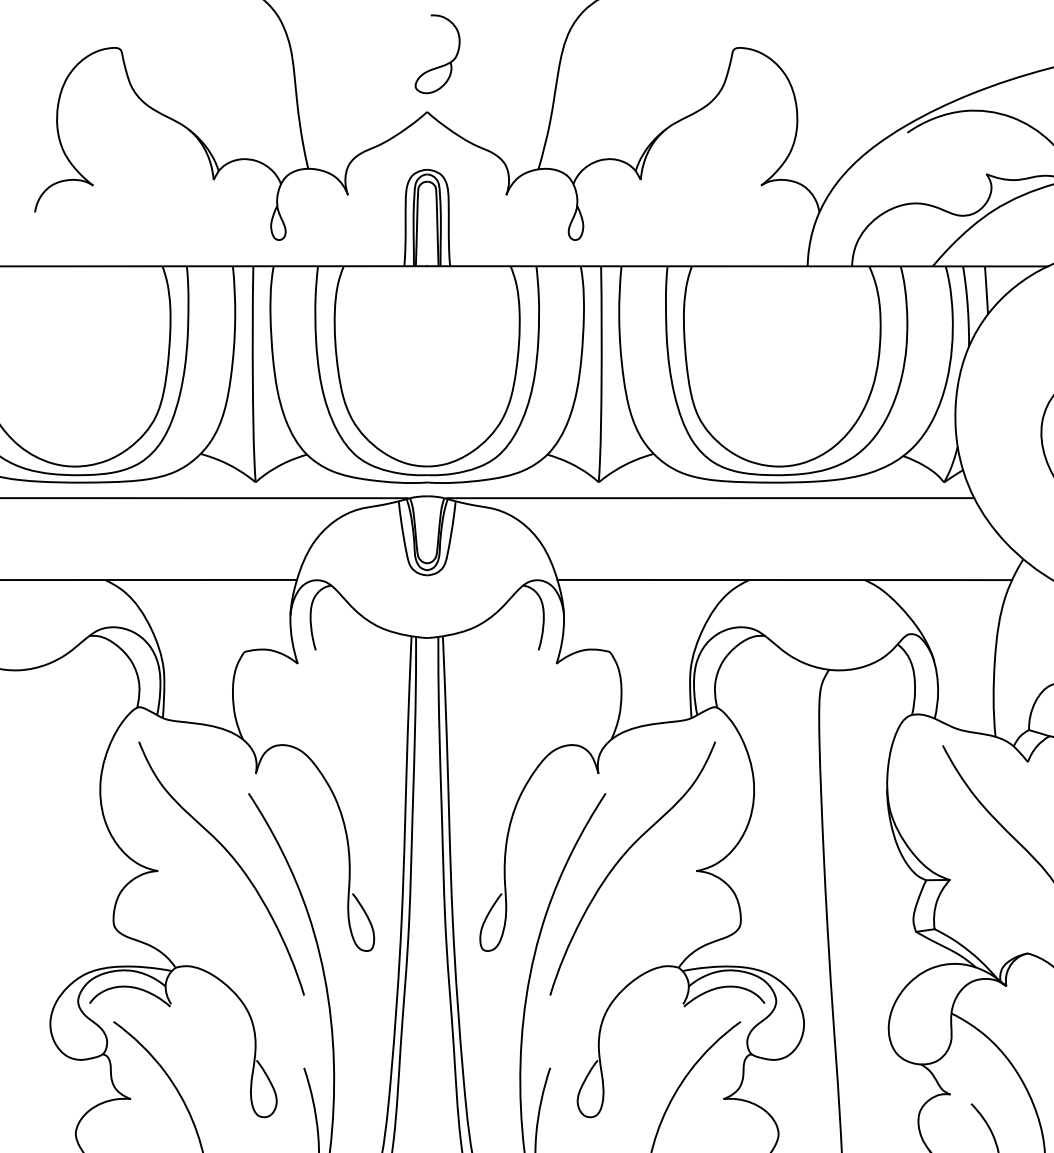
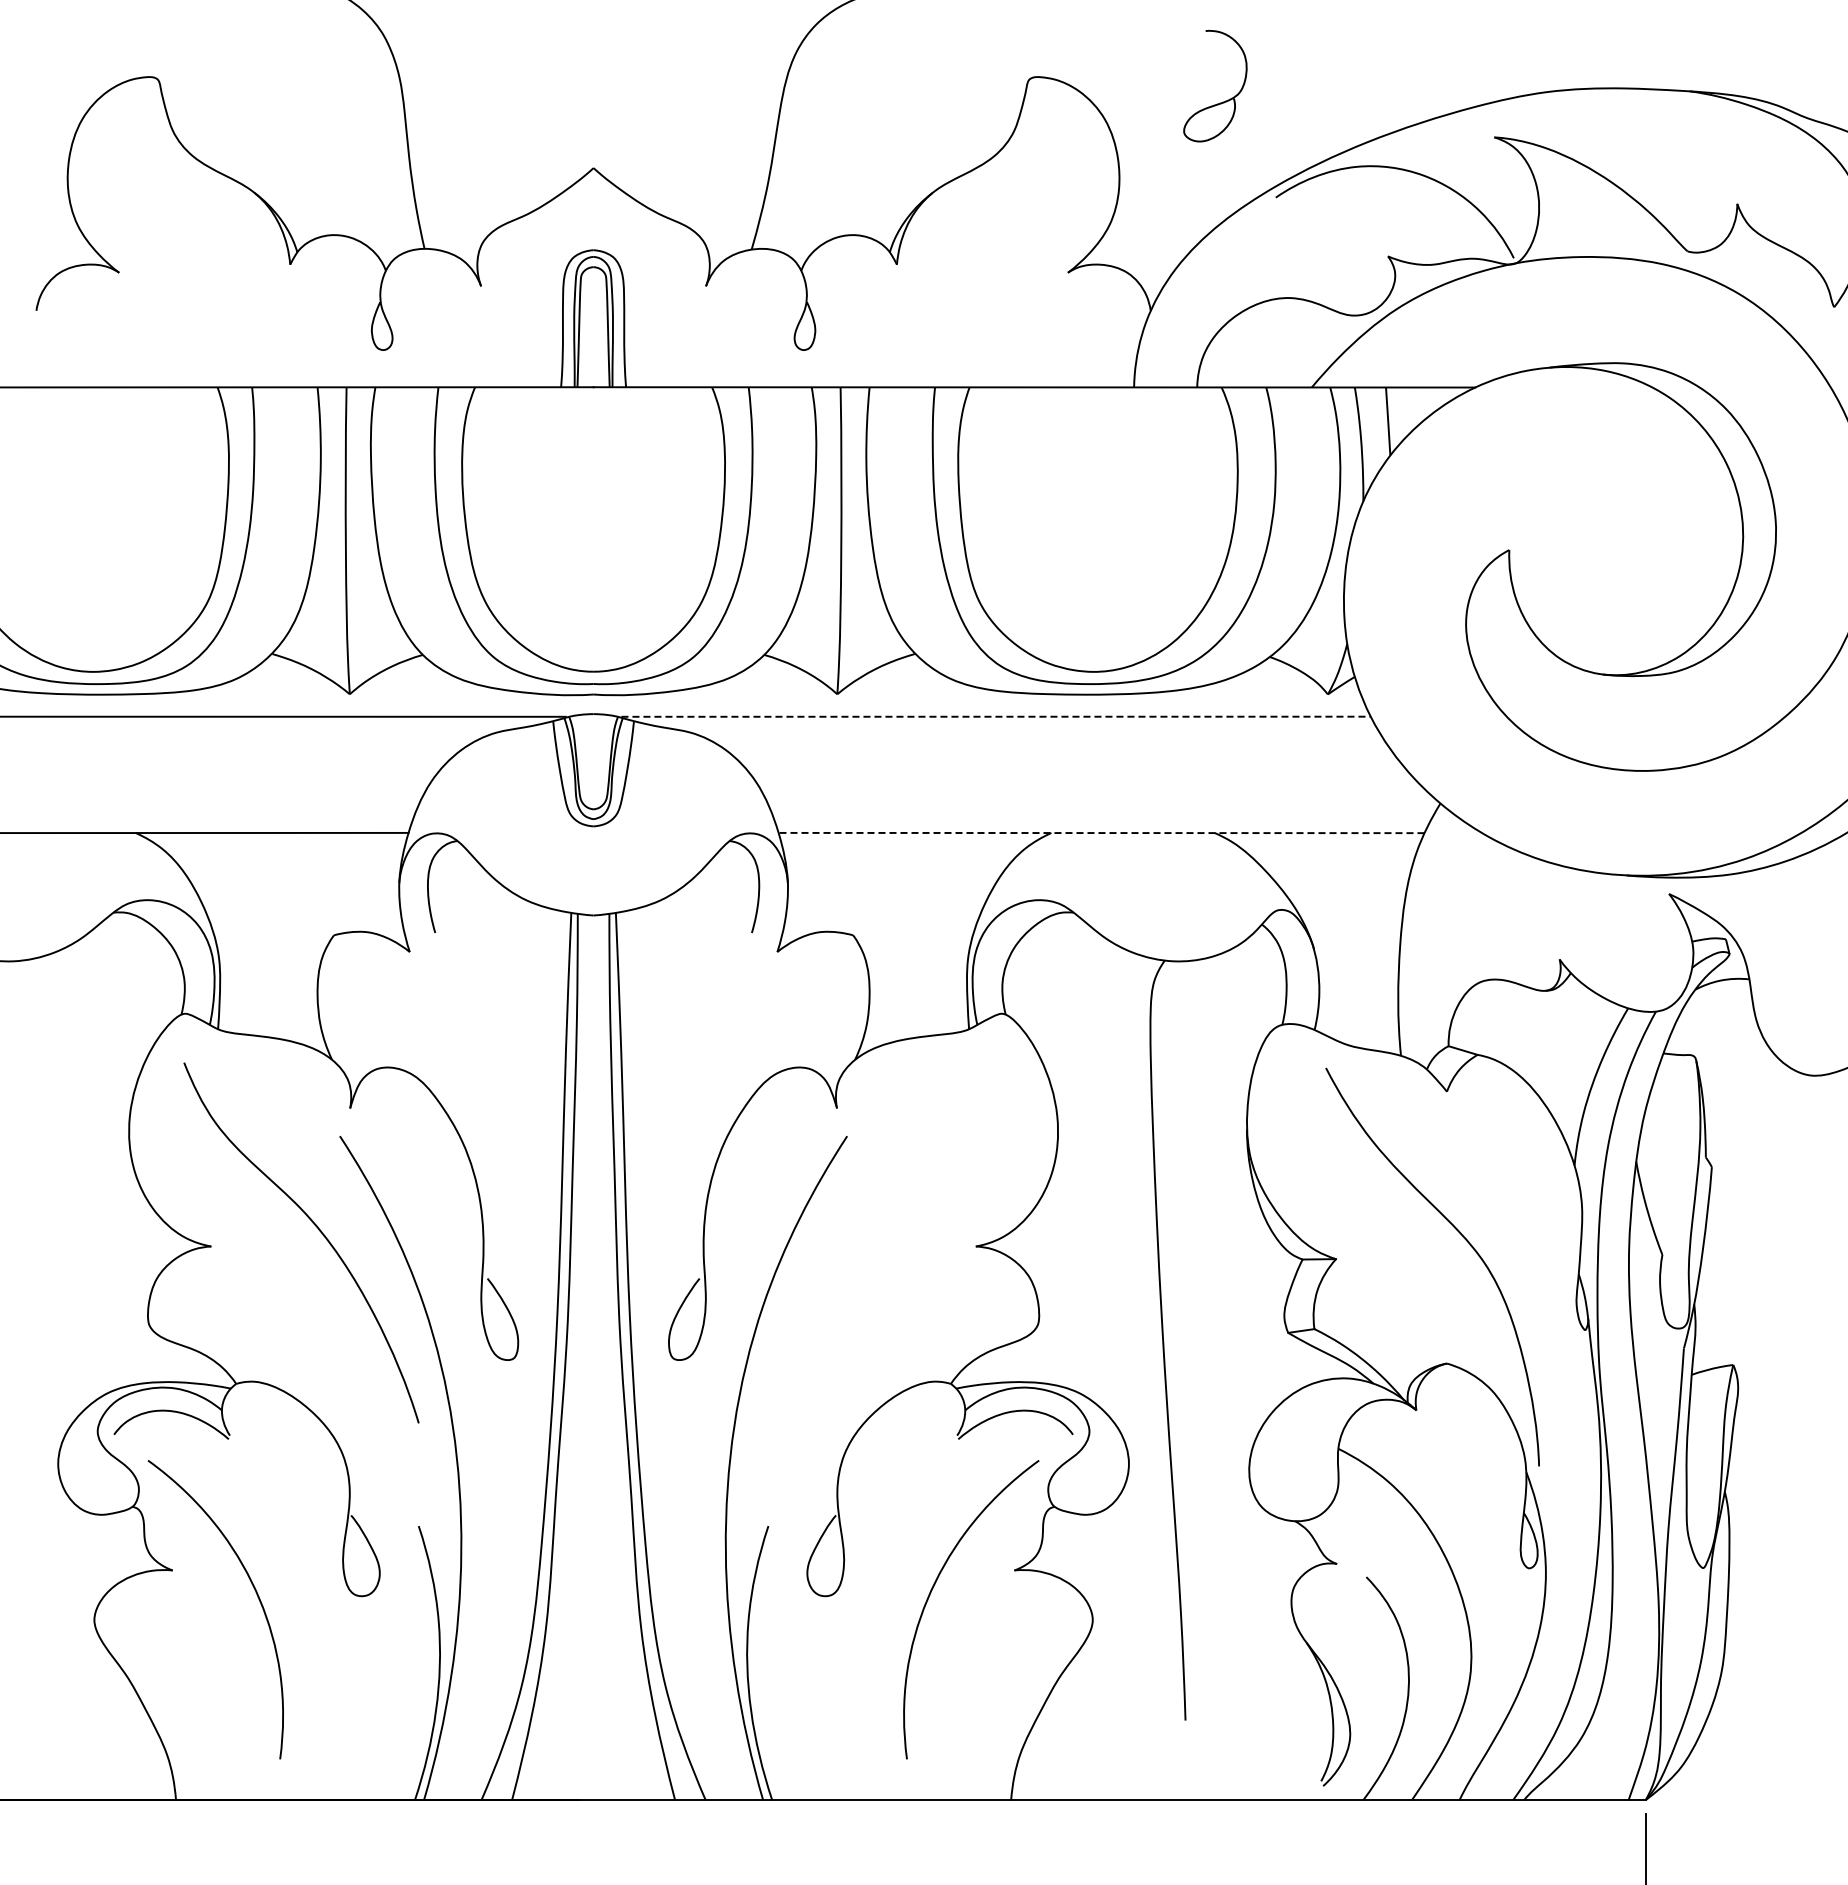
curve: (442, 65) -> (1222, 101), moved
line: (710, 497) -> (996, 716), solid -> dashed
line: (784, 580) -> (1101, 833), solid -> dashed
curve: (621, 859) -> (869, 1229), removed

